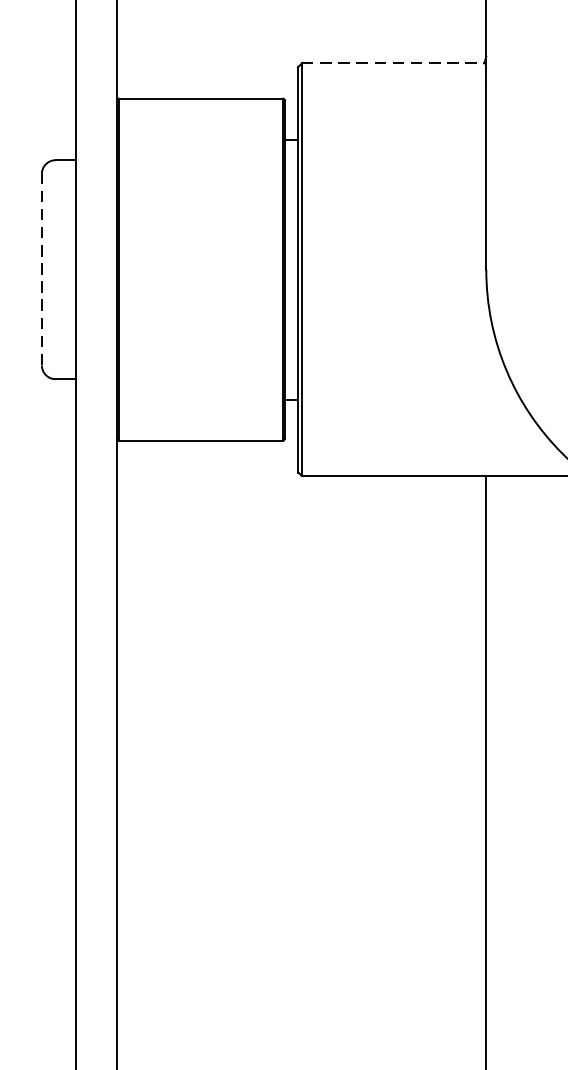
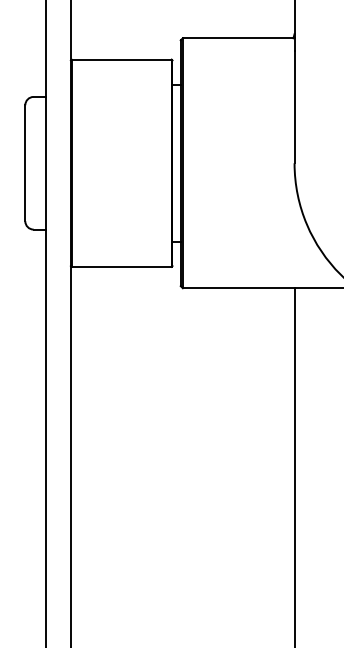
line: (393, 63) -> (238, 38), dashed -> solid
line: (42, 268) -> (25, 162), dashed -> solid

